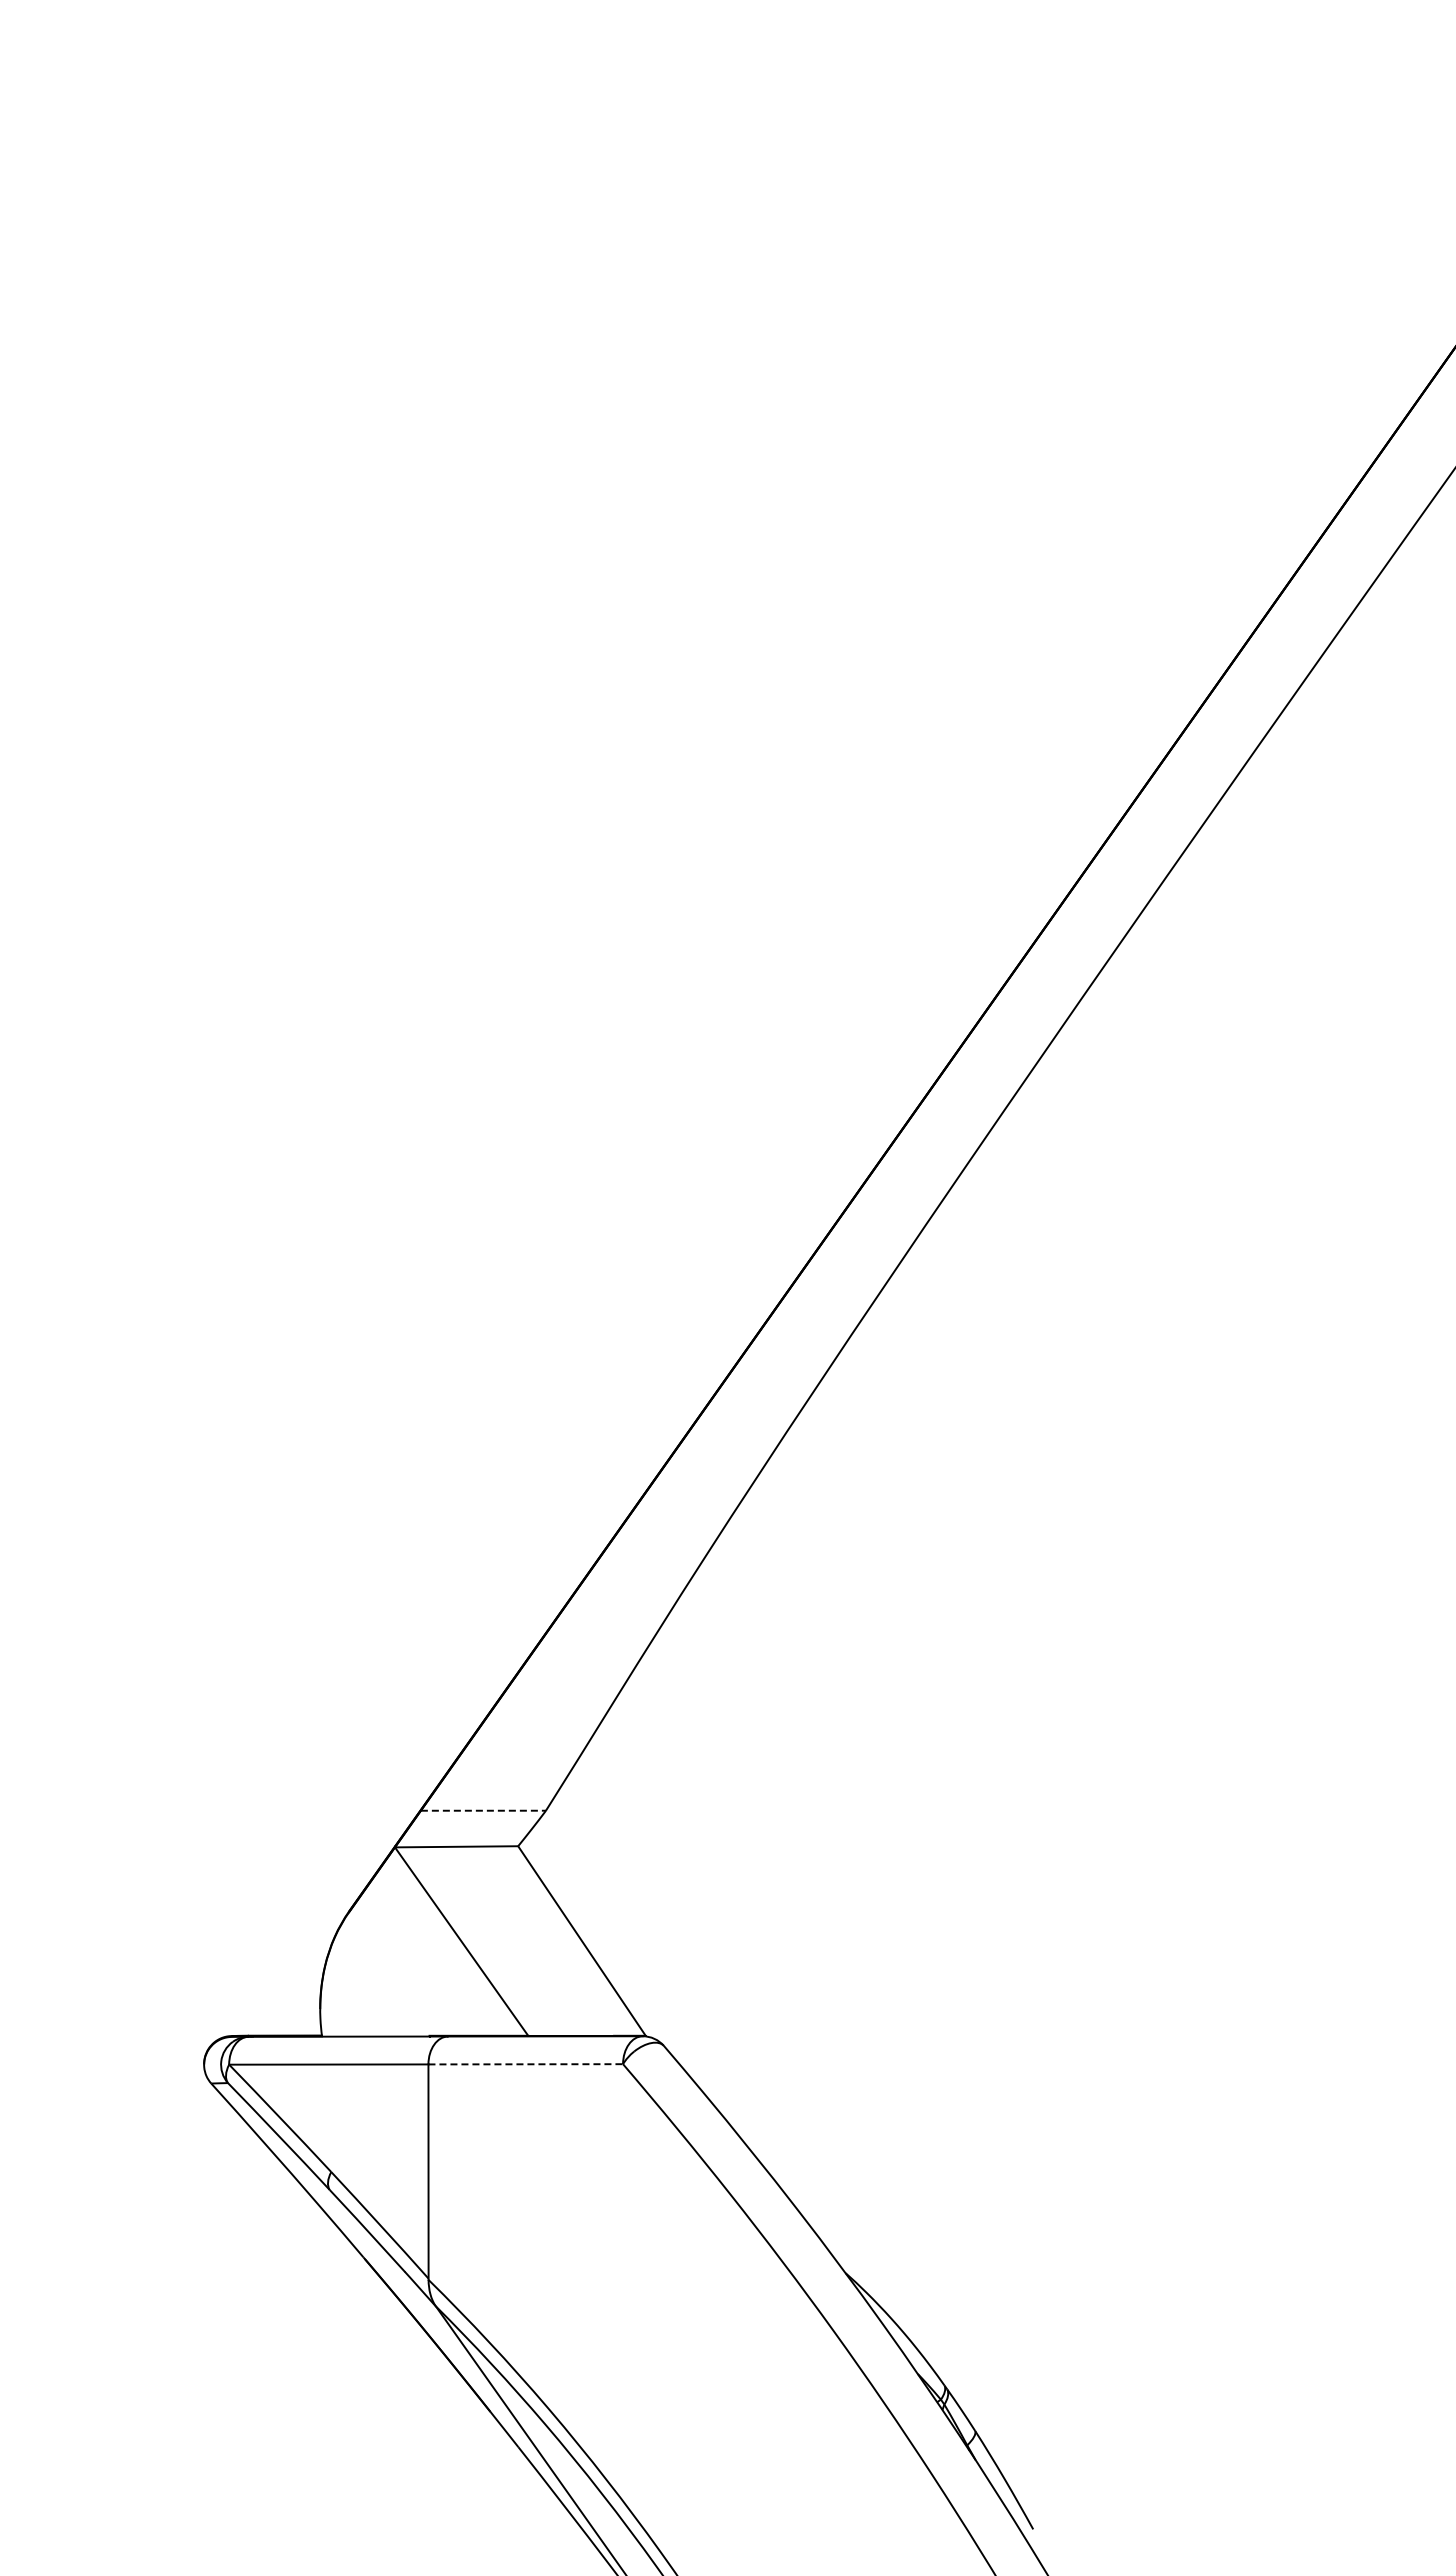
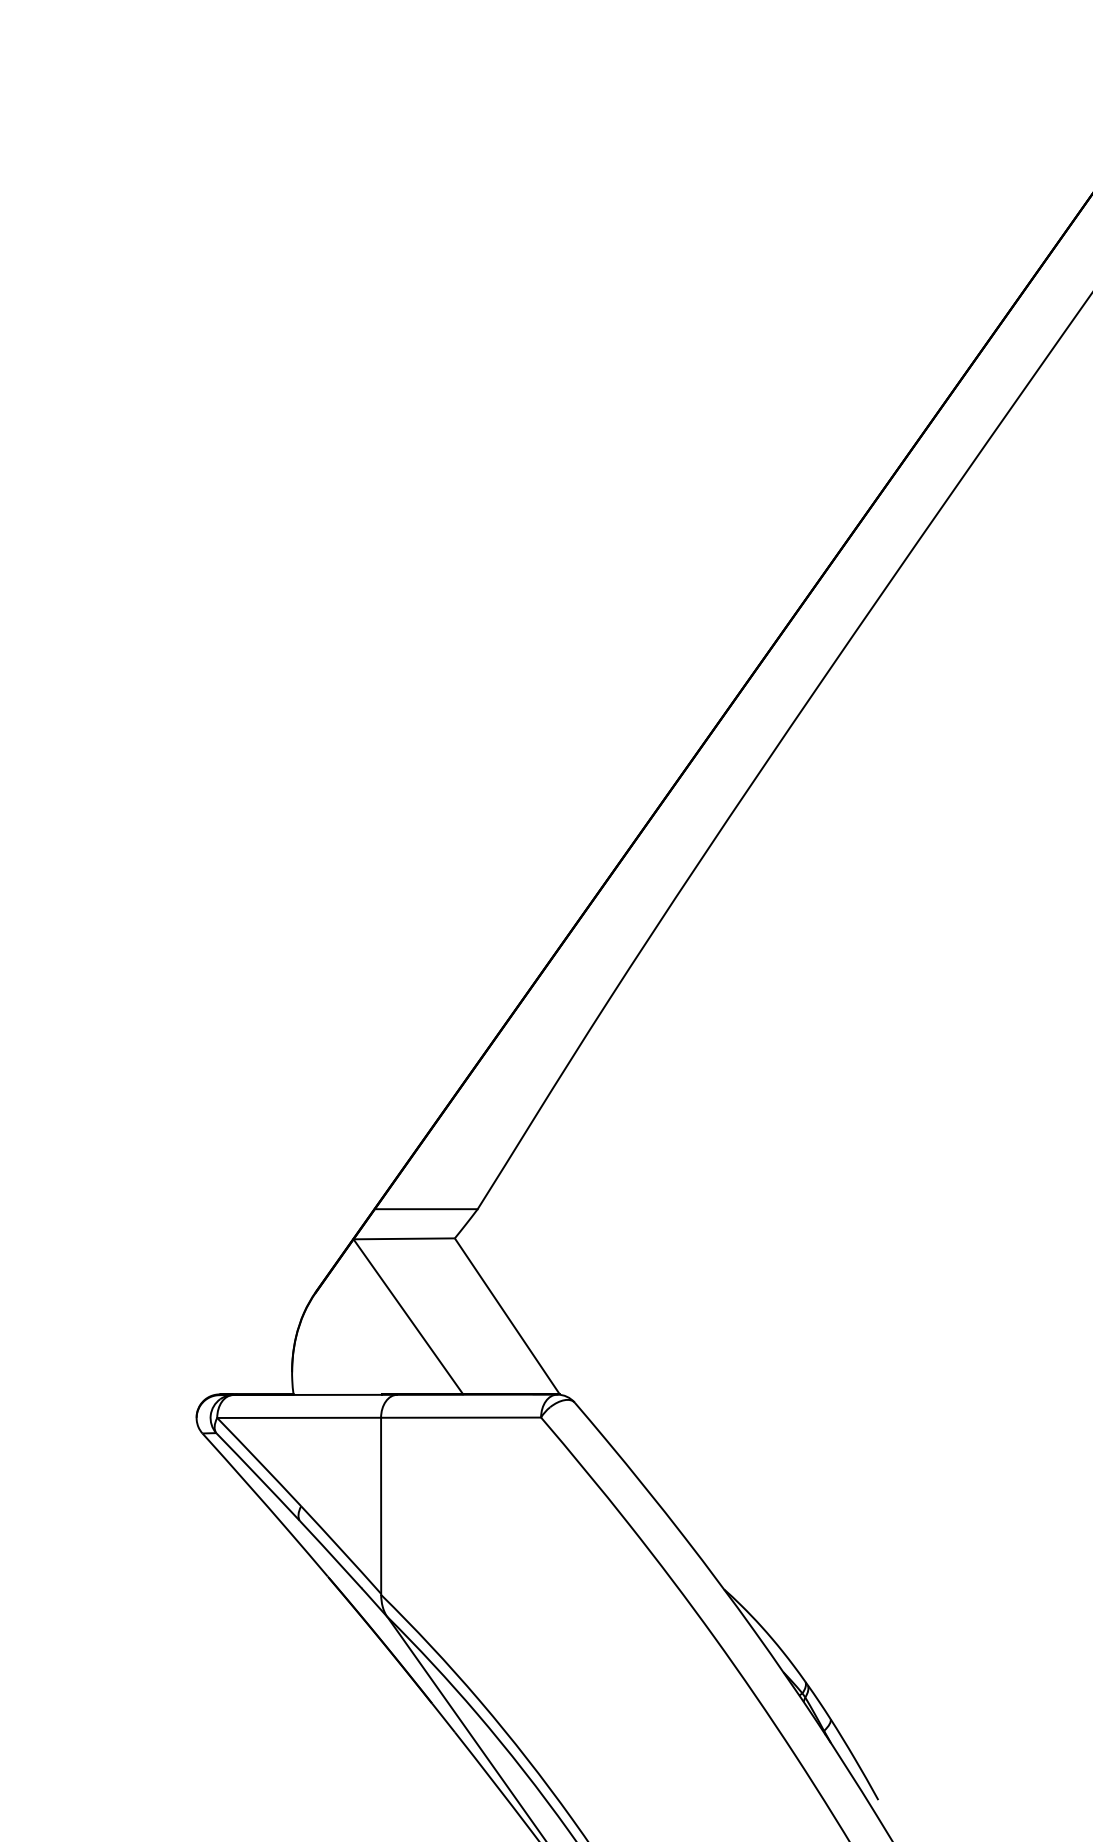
line: (483, 1810) -> (426, 1209), dashed -> solid
line: (526, 2064) -> (461, 1417), dashed -> solid

